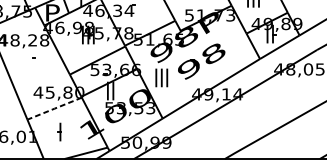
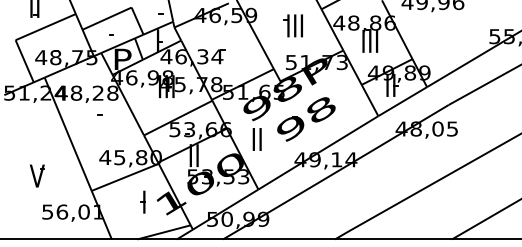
text: (161, 77) -> (257, 139), III -> II
line: (54, 108) -> (125, 177), dashed -> solid
part: (58, 131) -> (142, 201), moved

